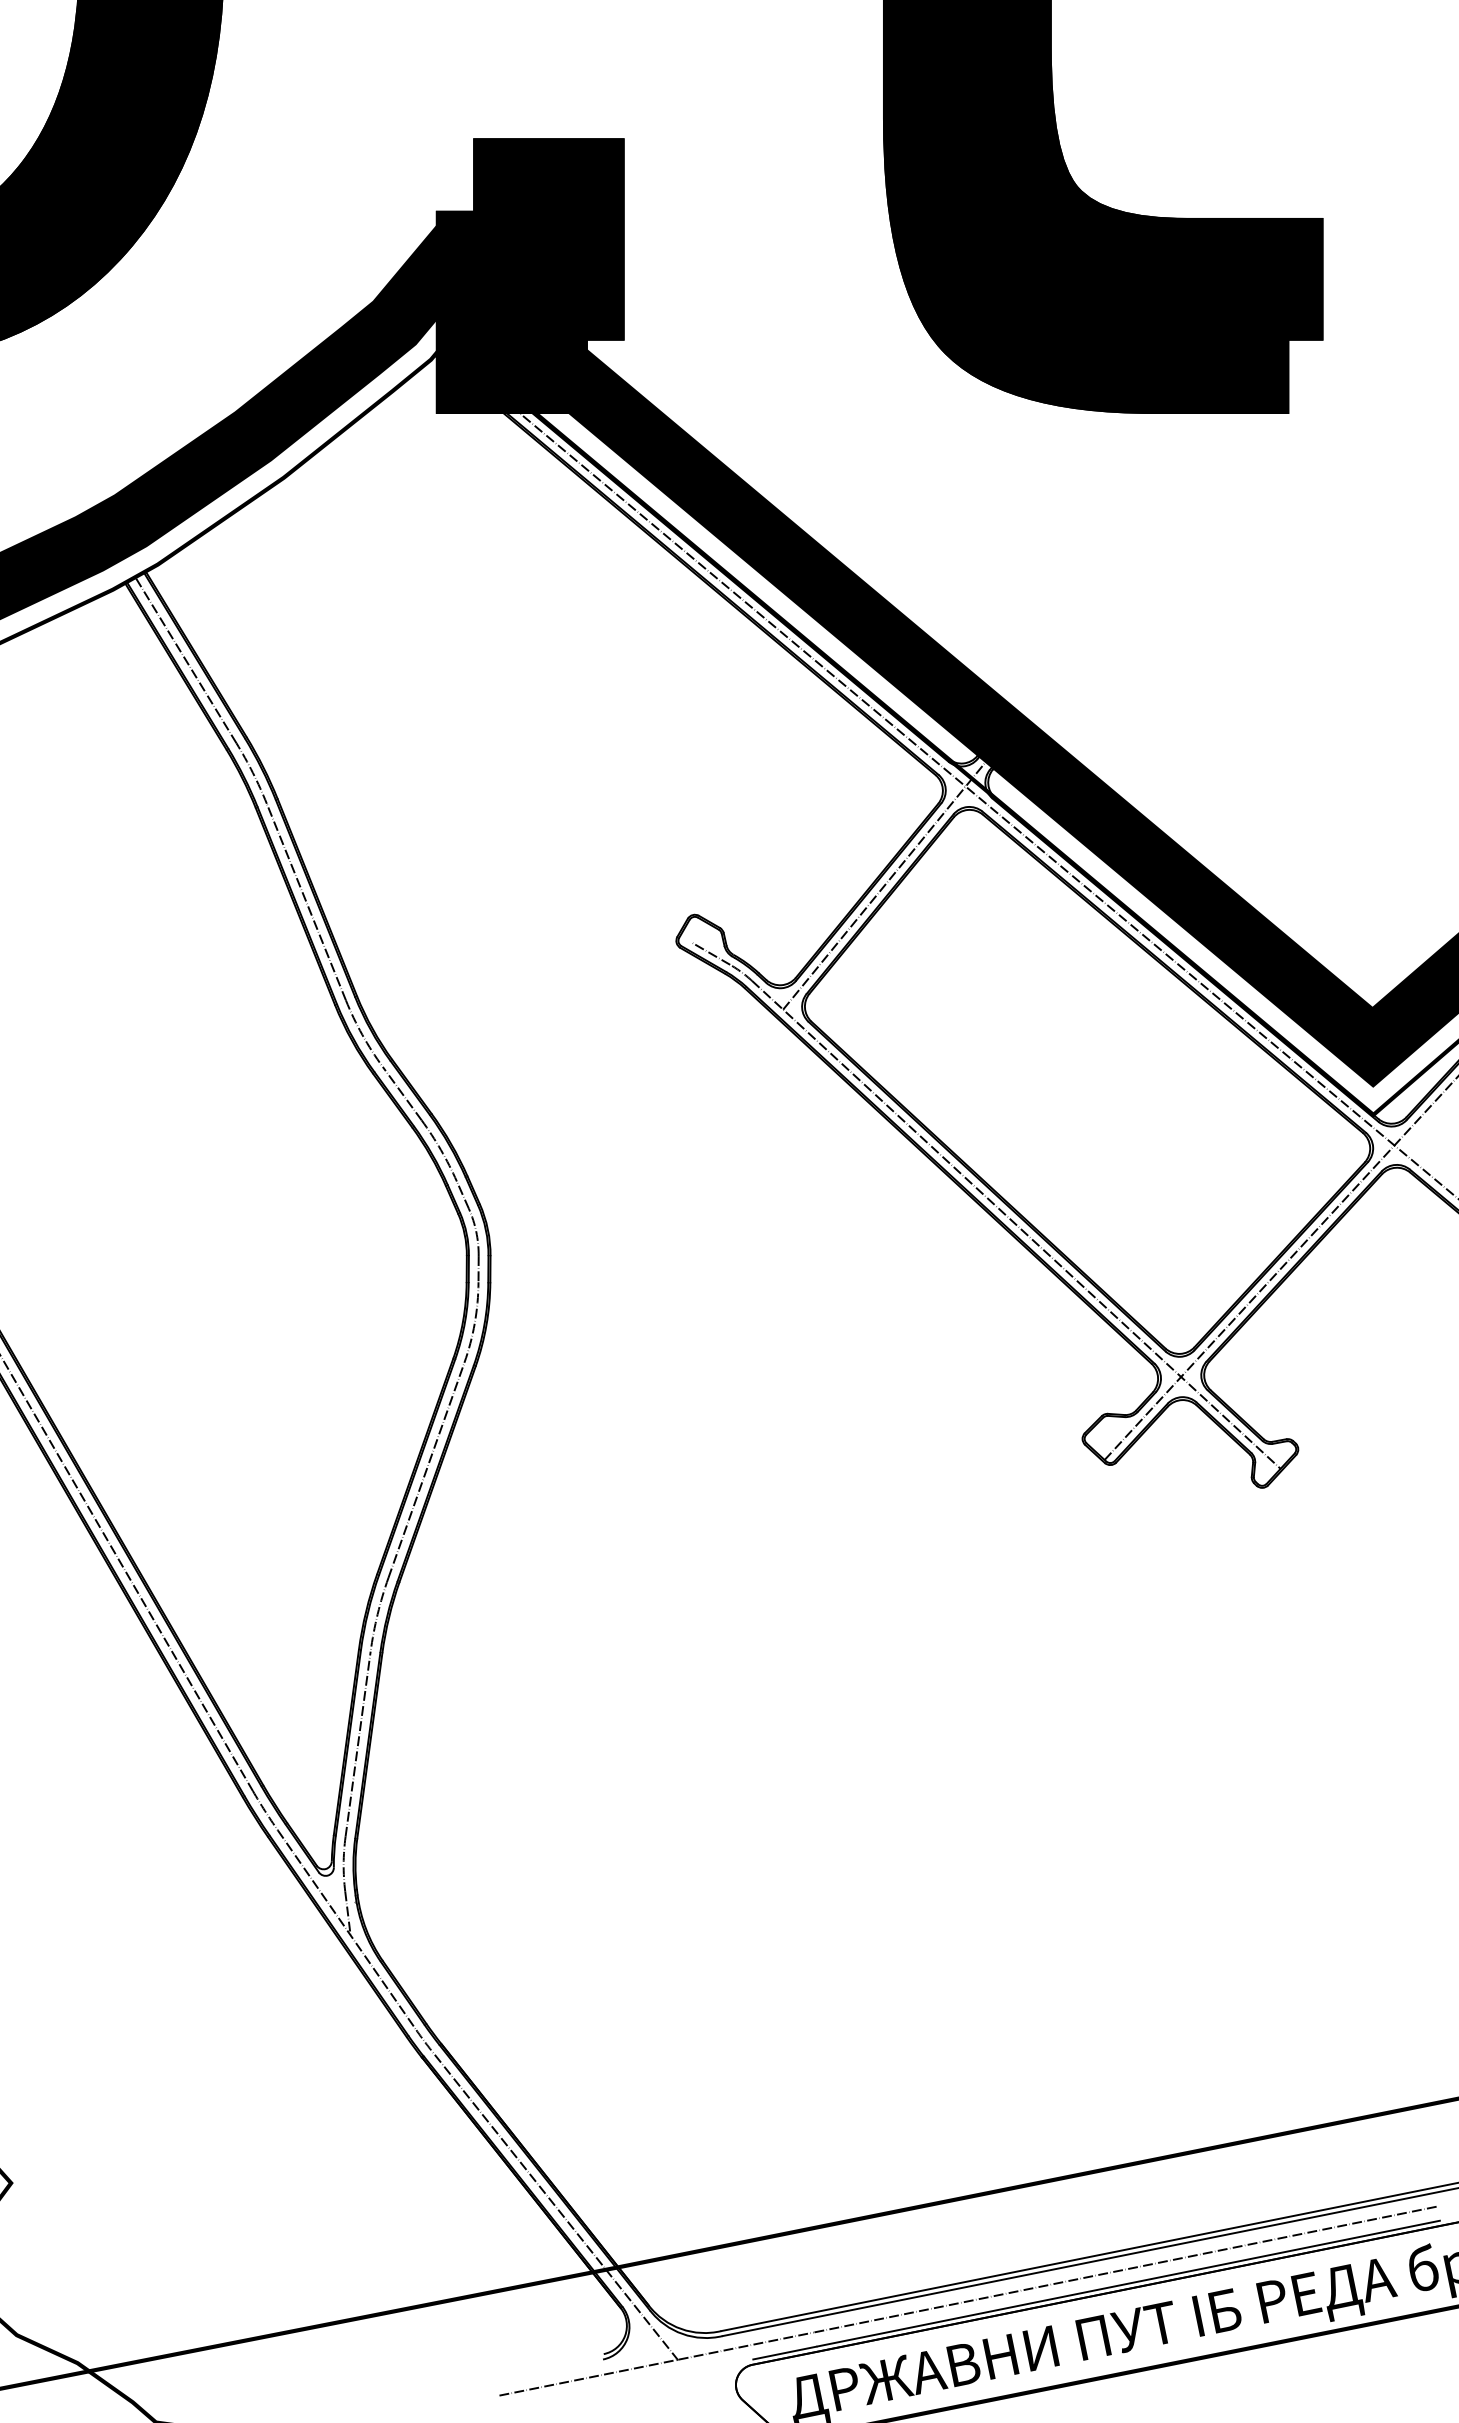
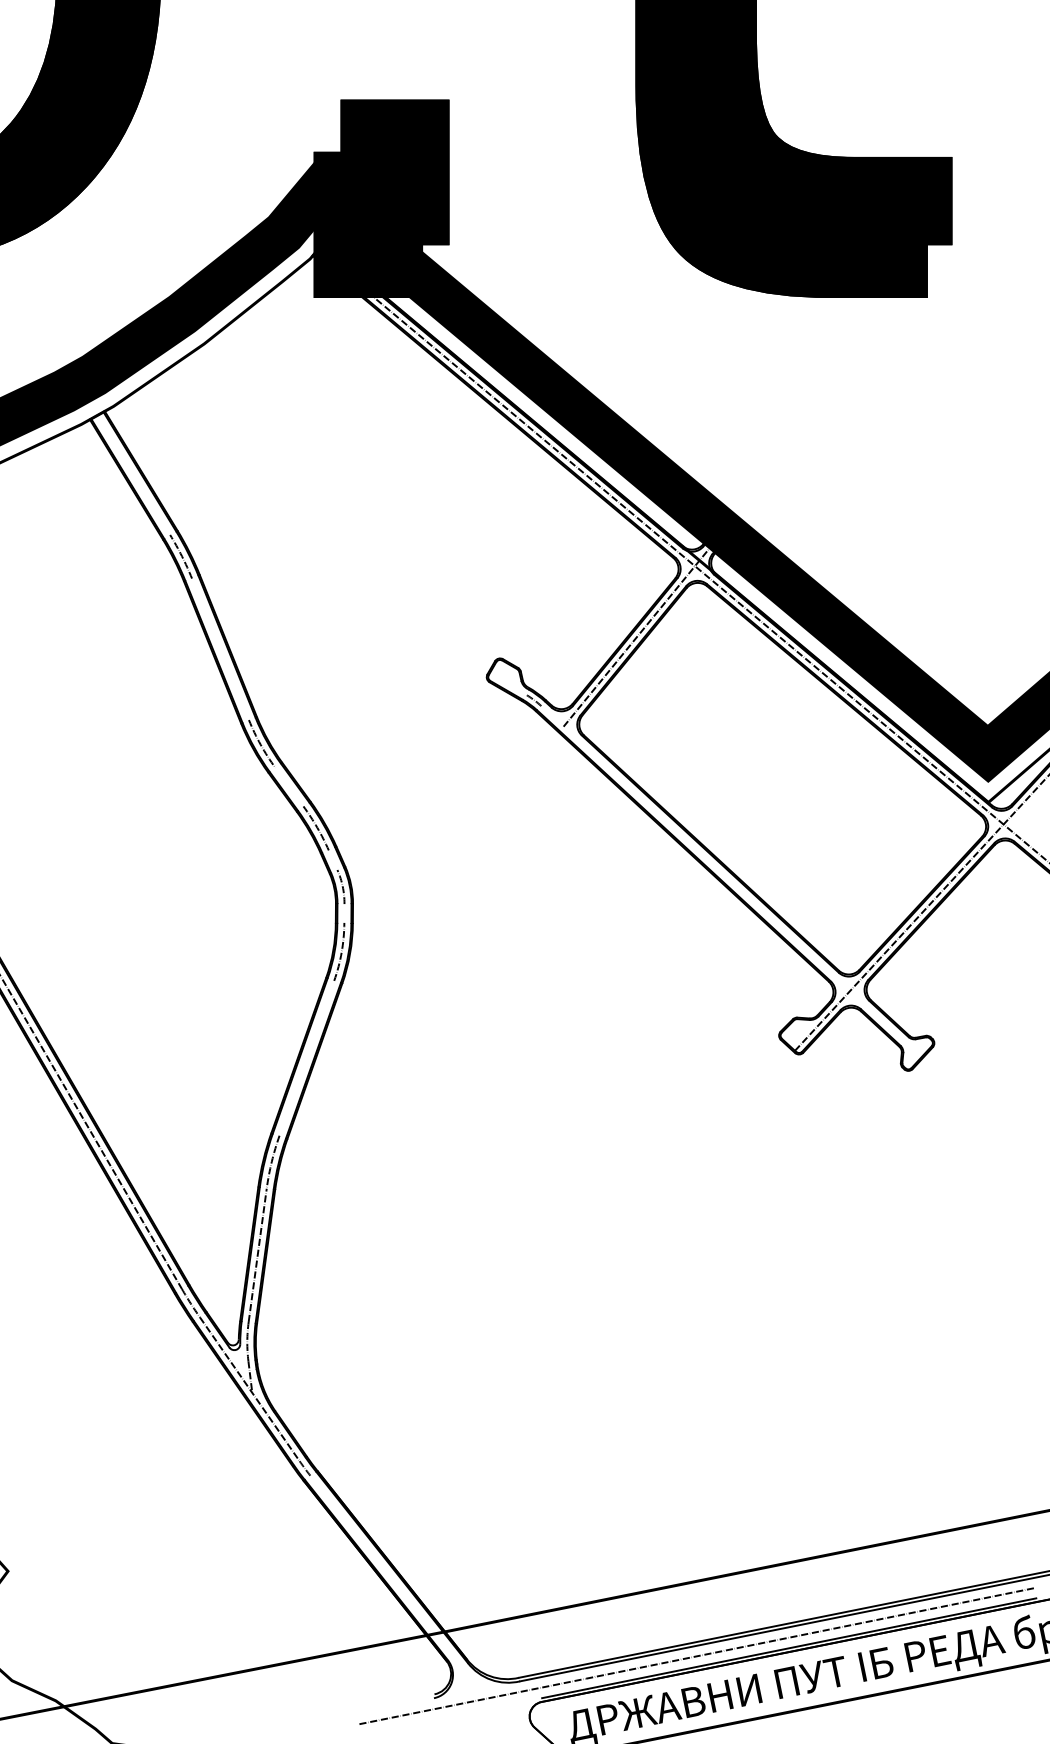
line: (185, 660) -> (133, 475), removed
line: (305, 901) -> (219, 648), removed
line: (710, 953) -> (511, 686), removed
line: (401, 1093) -> (288, 787), removed
line: (462, 1194) -> (332, 859), removed
line: (1016, 1224) -> (731, 881), removed
line: (478, 1269) -> (344, 913), removed
line: (426, 1469) -> (306, 1057), removed
line: (555, 2205) -> (399, 1587), removed

